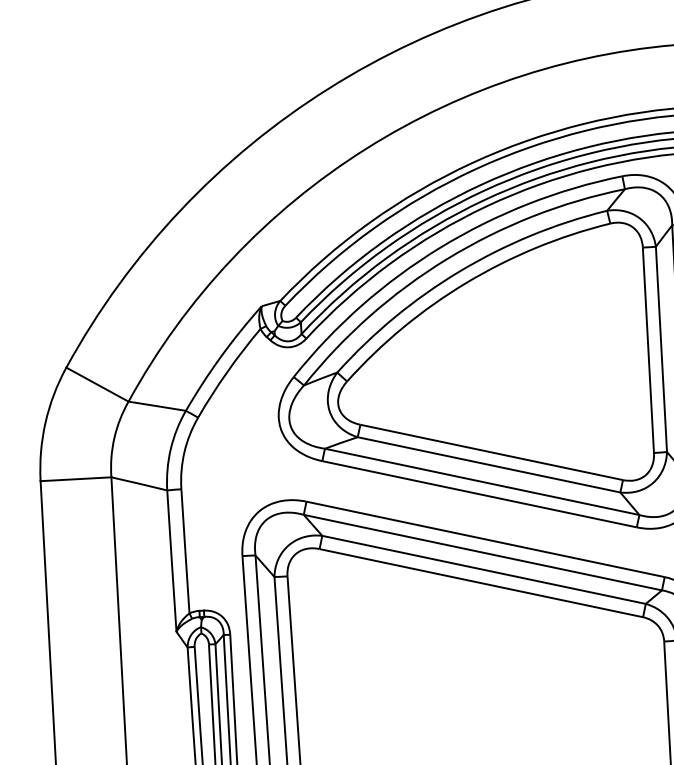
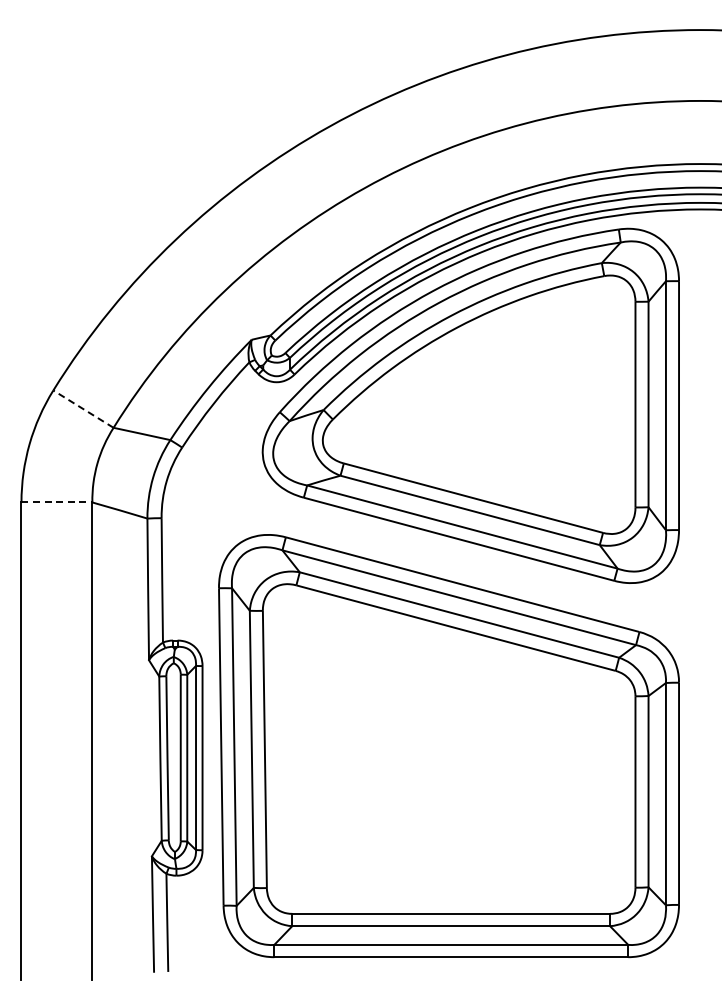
line: (97, 383) -> (83, 408), solid -> dashed
line: (76, 479) -> (57, 502), solid -> dashed

